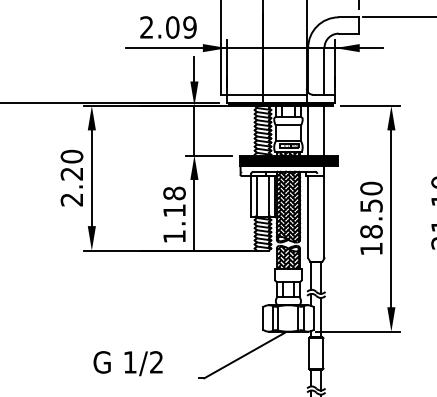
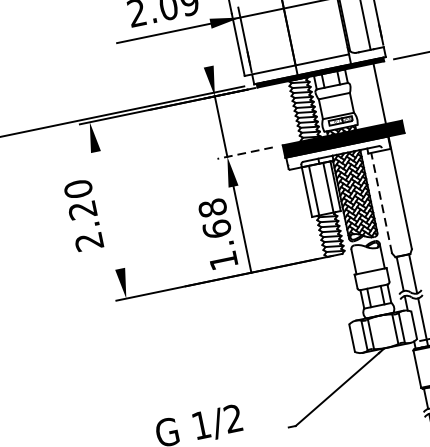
line: (194, 69) -> (205, 51), removed
line: (308, 130) -> (360, 97), removed
line: (208, 155) -> (244, 153), solid -> dashed
line: (91, 178) -> (107, 210), removed
text: (174, 210) -> (216, 228), 1.18 -> 1.68
line: (308, 216) -> (381, 202), solid -> dashed
hatch: (288, 256) -> (367, 256), removed

